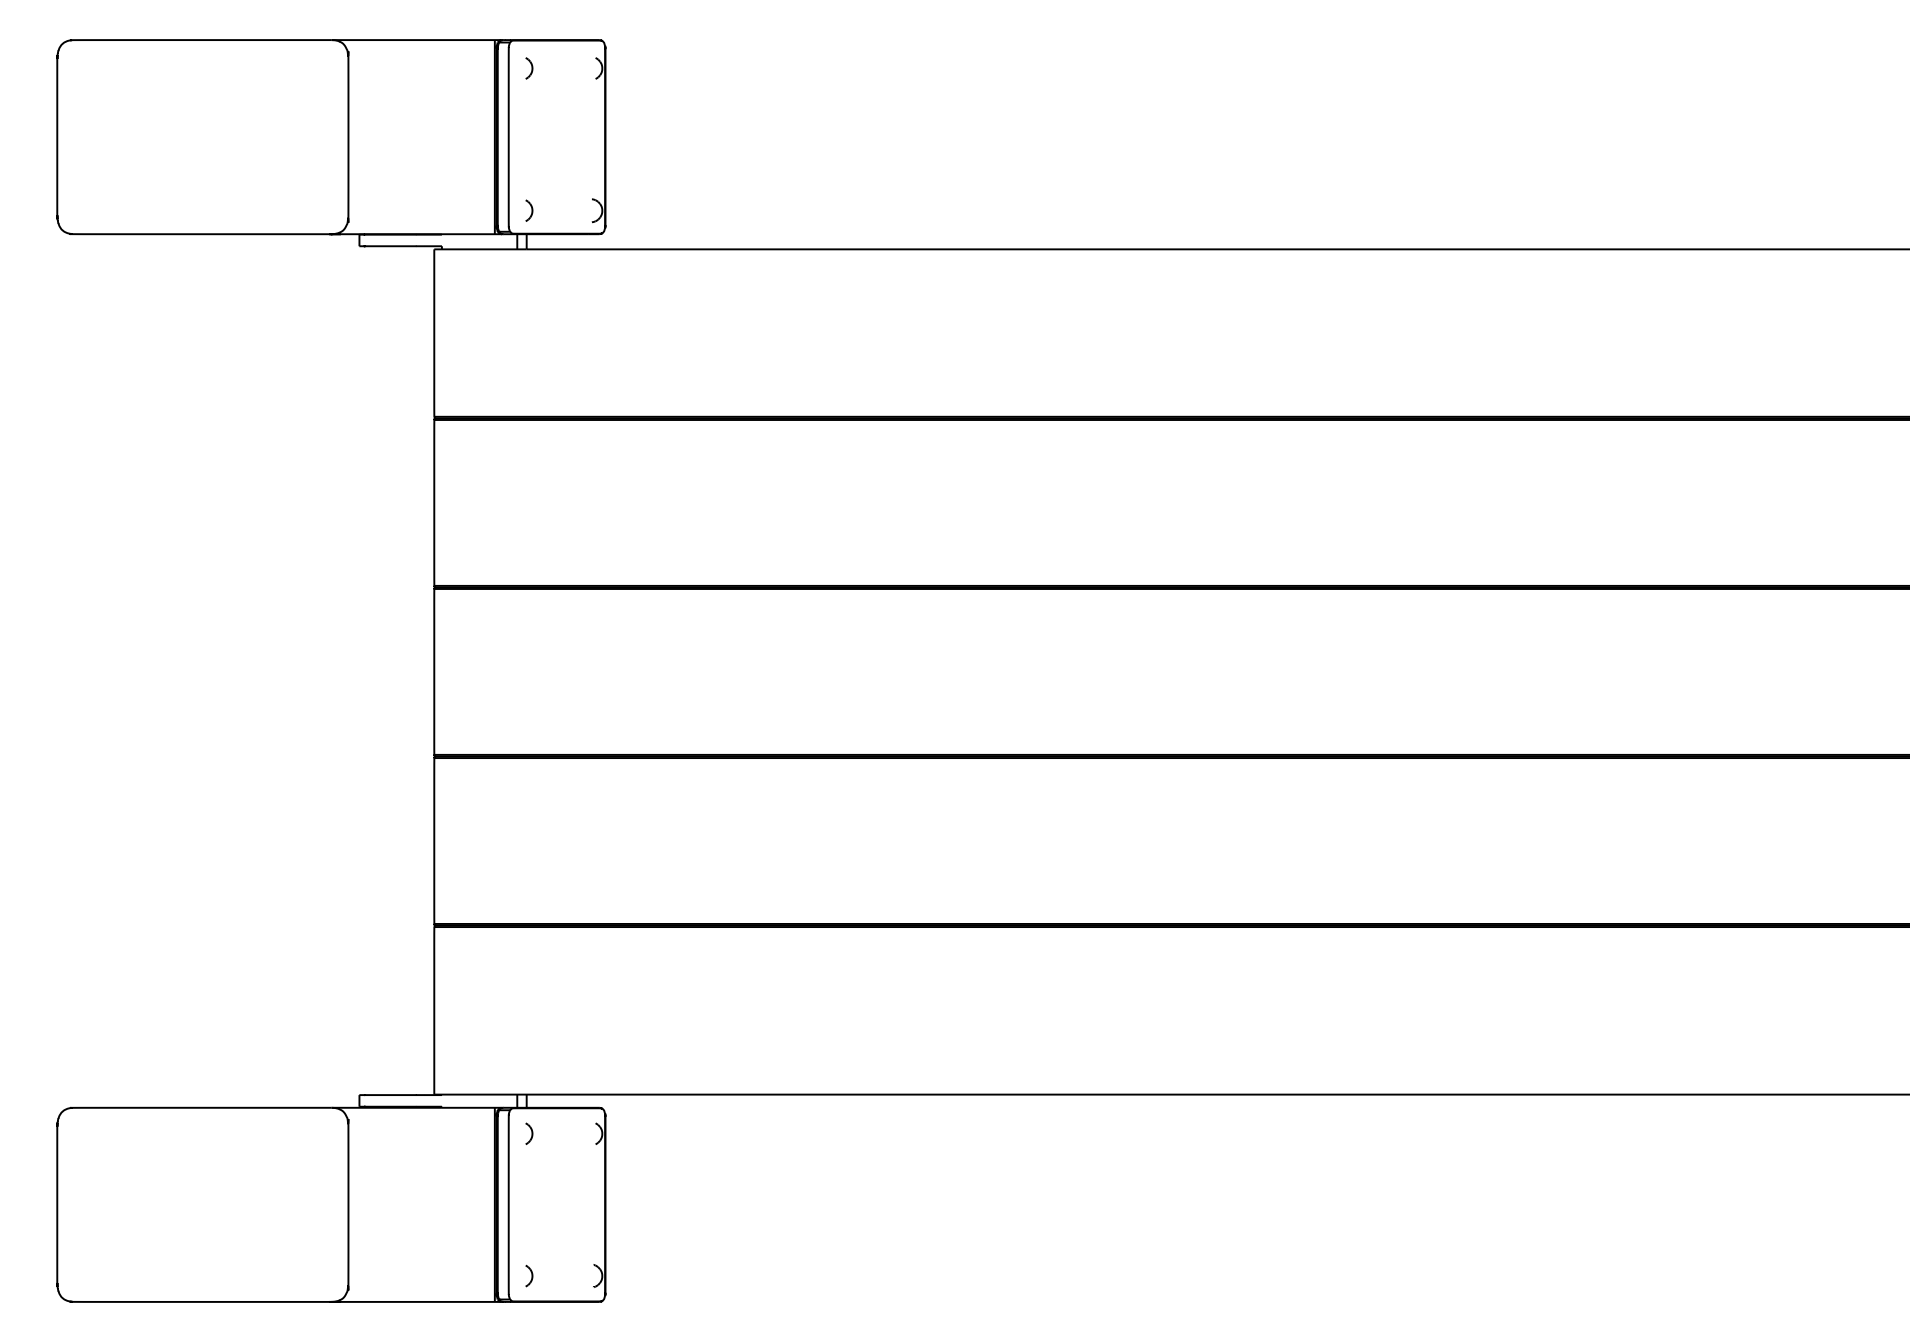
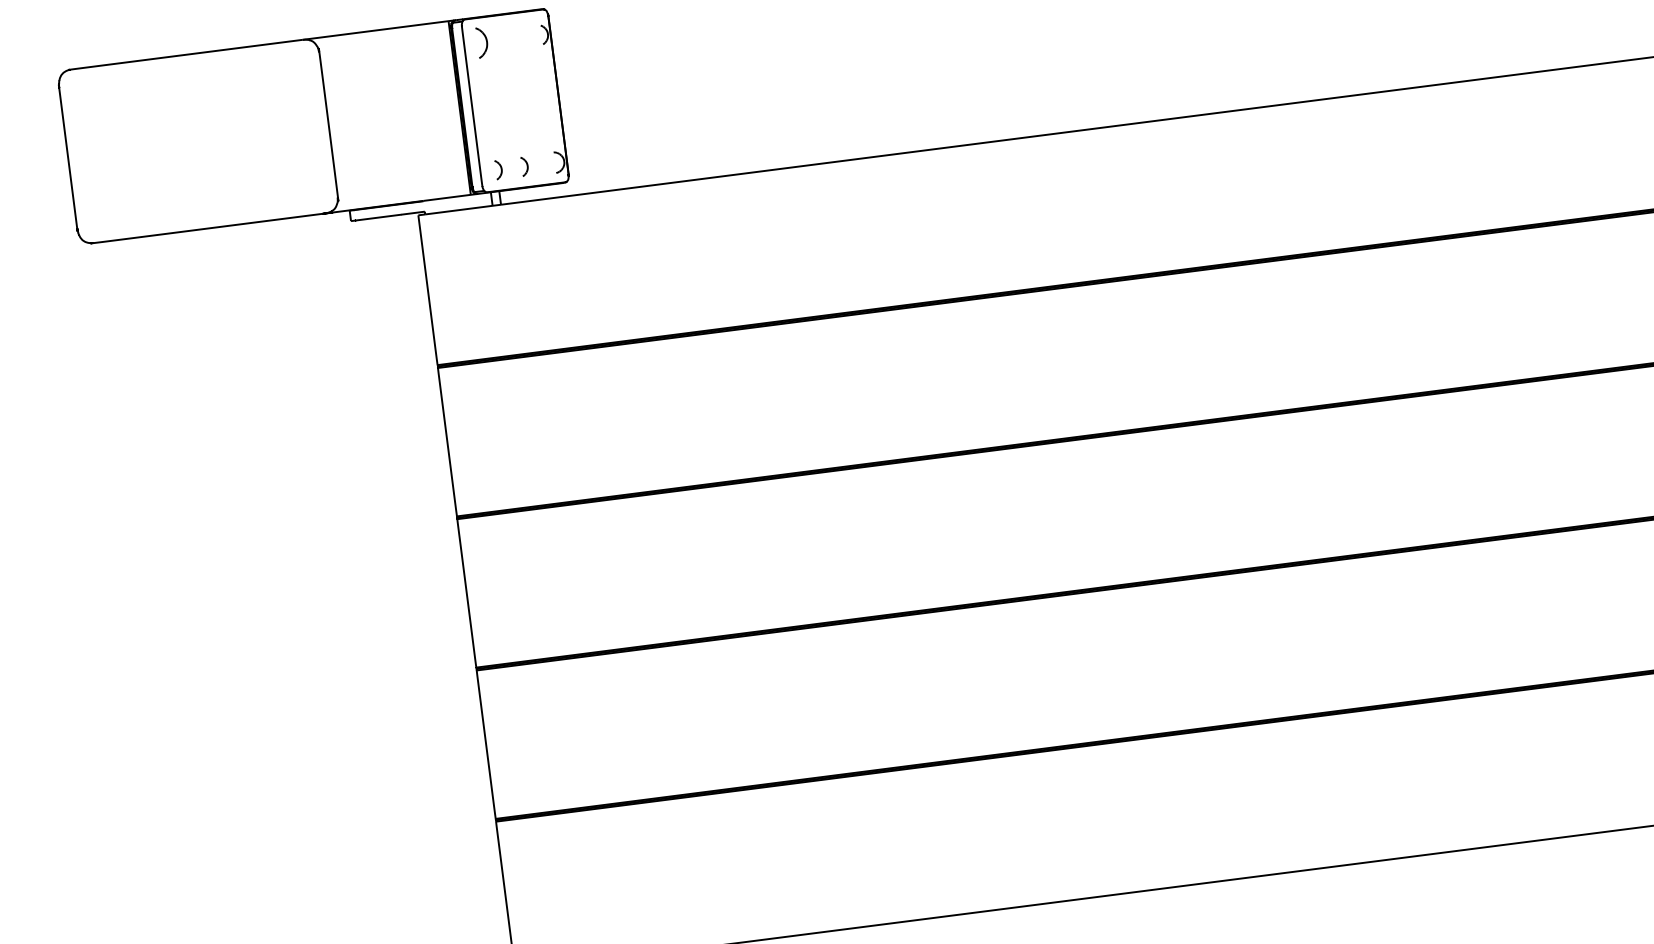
part: (529, 68) -> (482, 42), size x1.6
part: (558, 210) -> (525, 166), added

